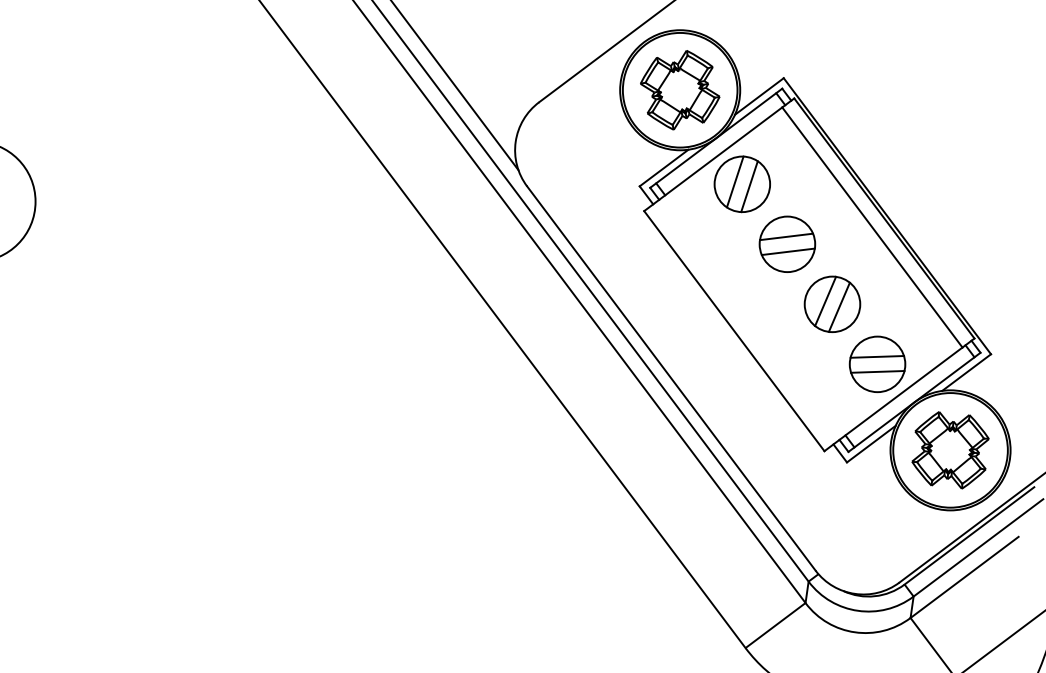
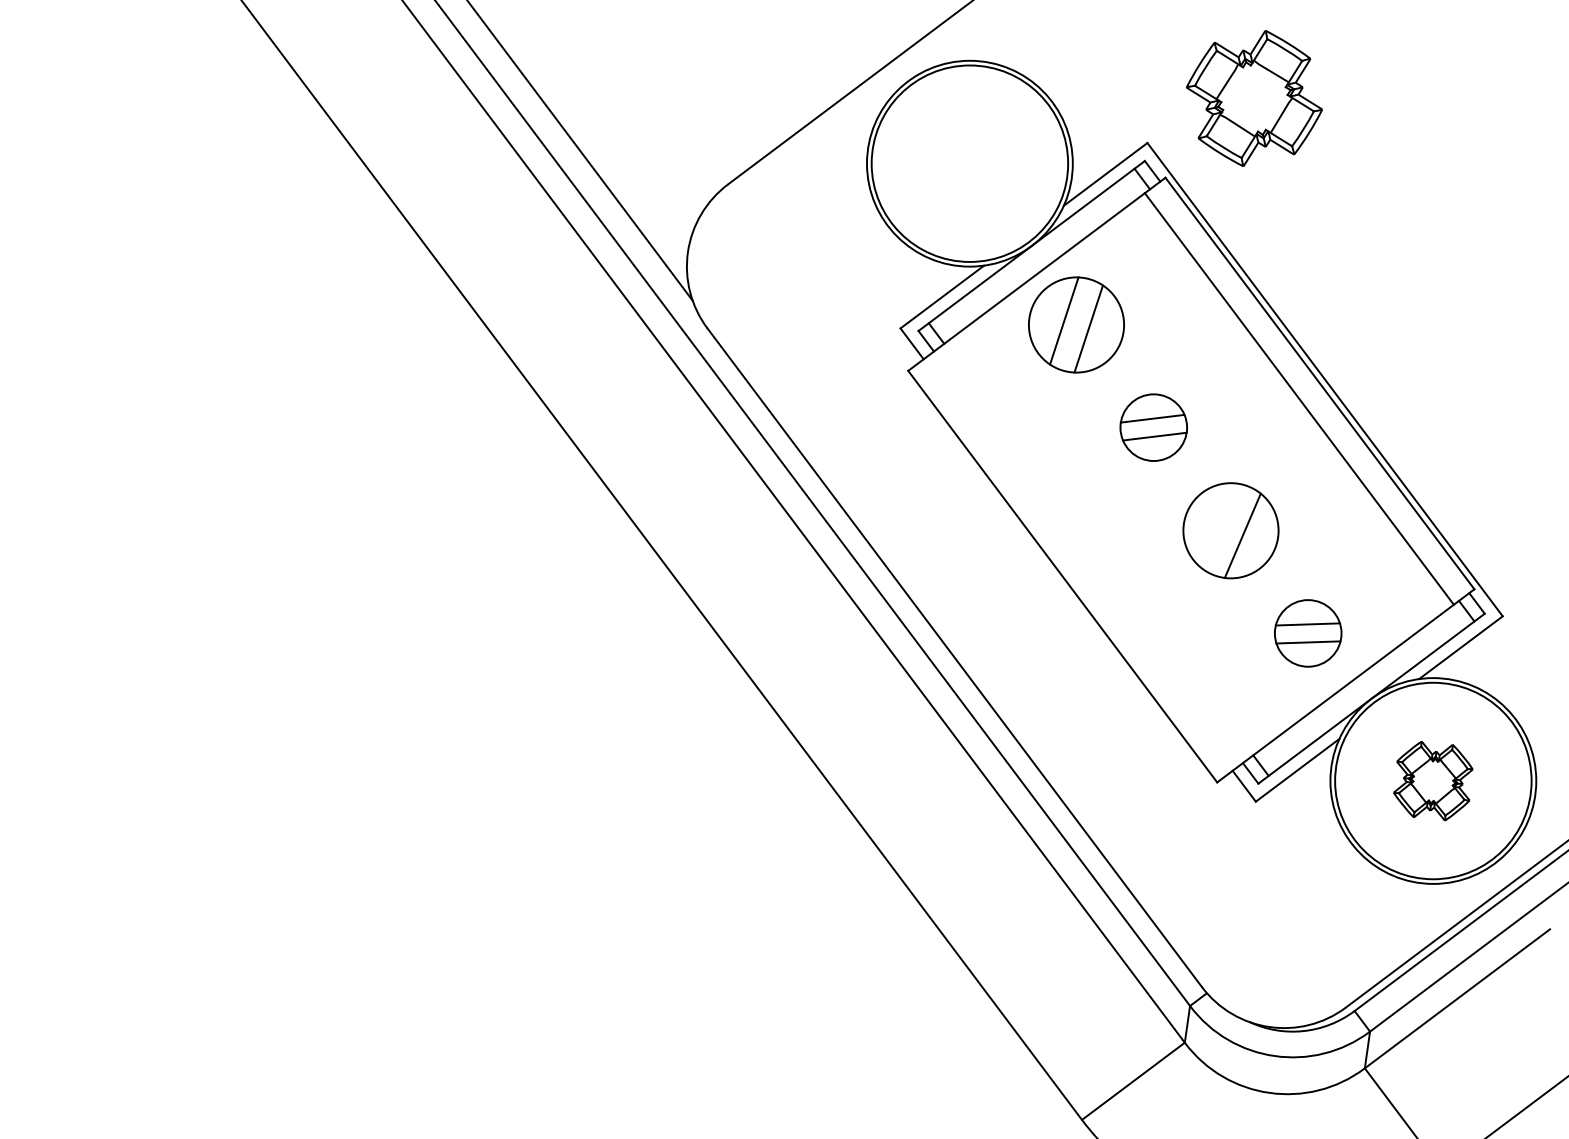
part: (680, 90) -> (1254, 98), moved
part: (787, 243) -> (1153, 426), size x0.7
line: (825, 301) -> (1218, 525), removed
part: (877, 363) -> (1308, 632), size x0.7
part: (950, 450) -> (1433, 781), size x0.6

